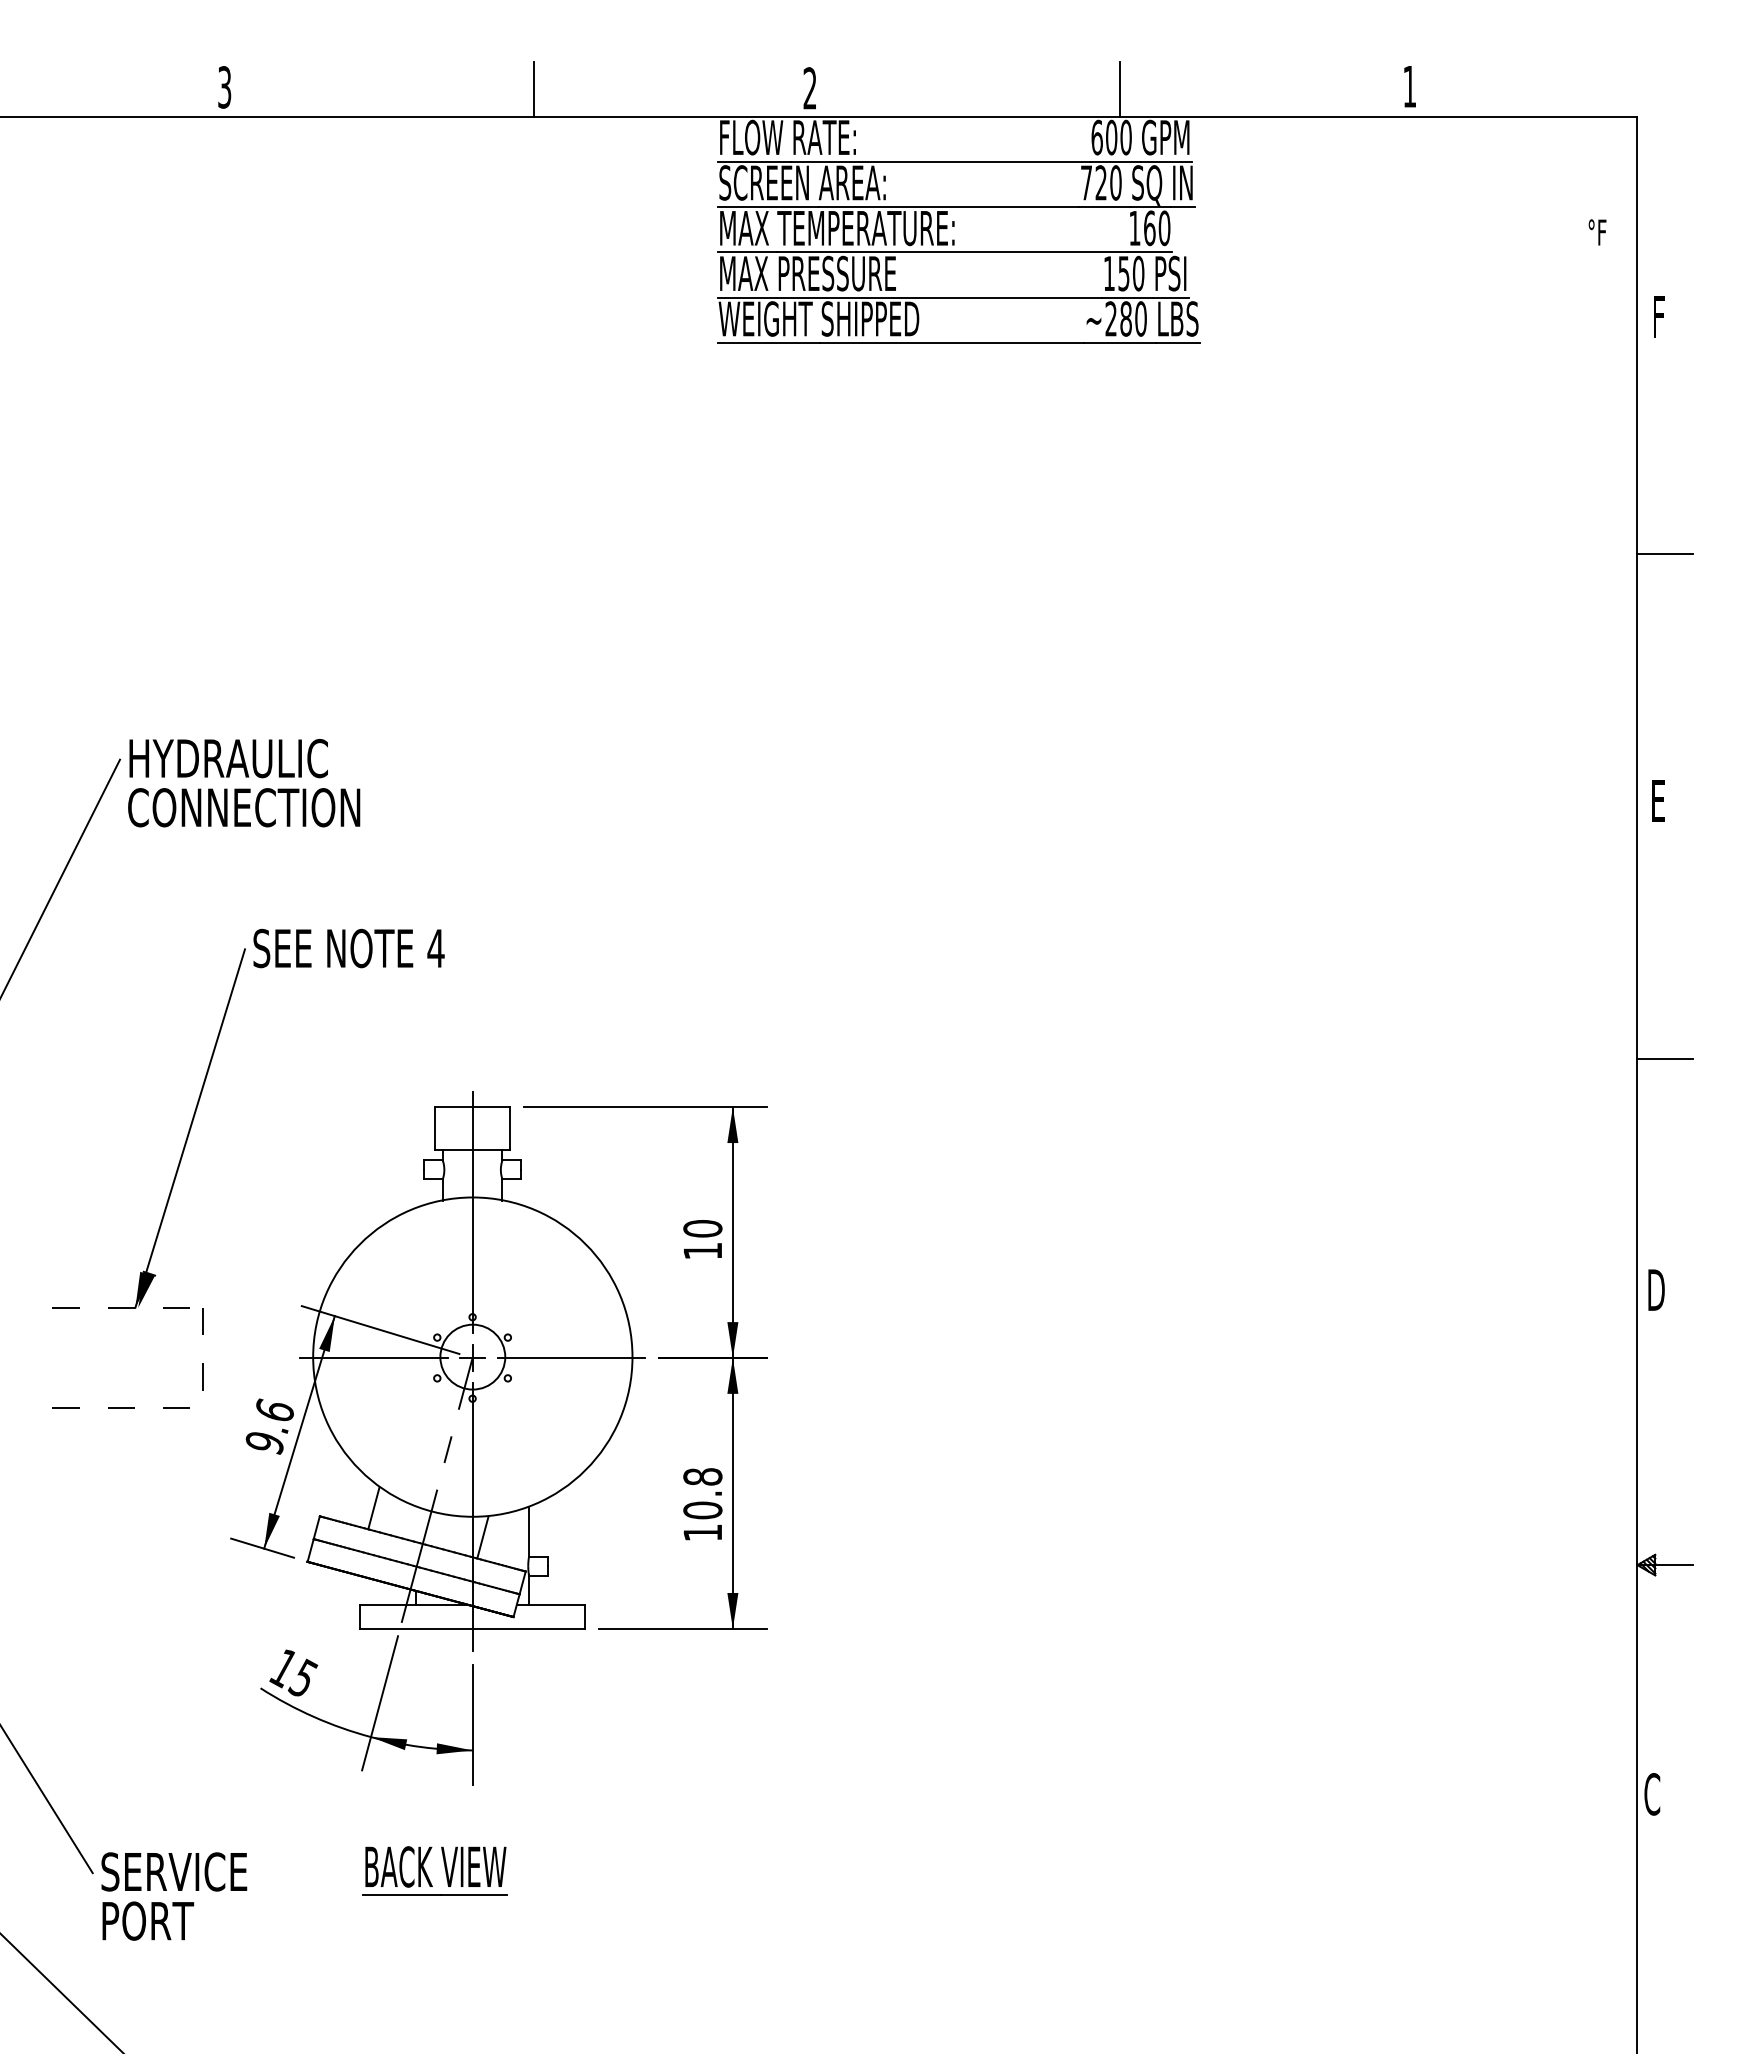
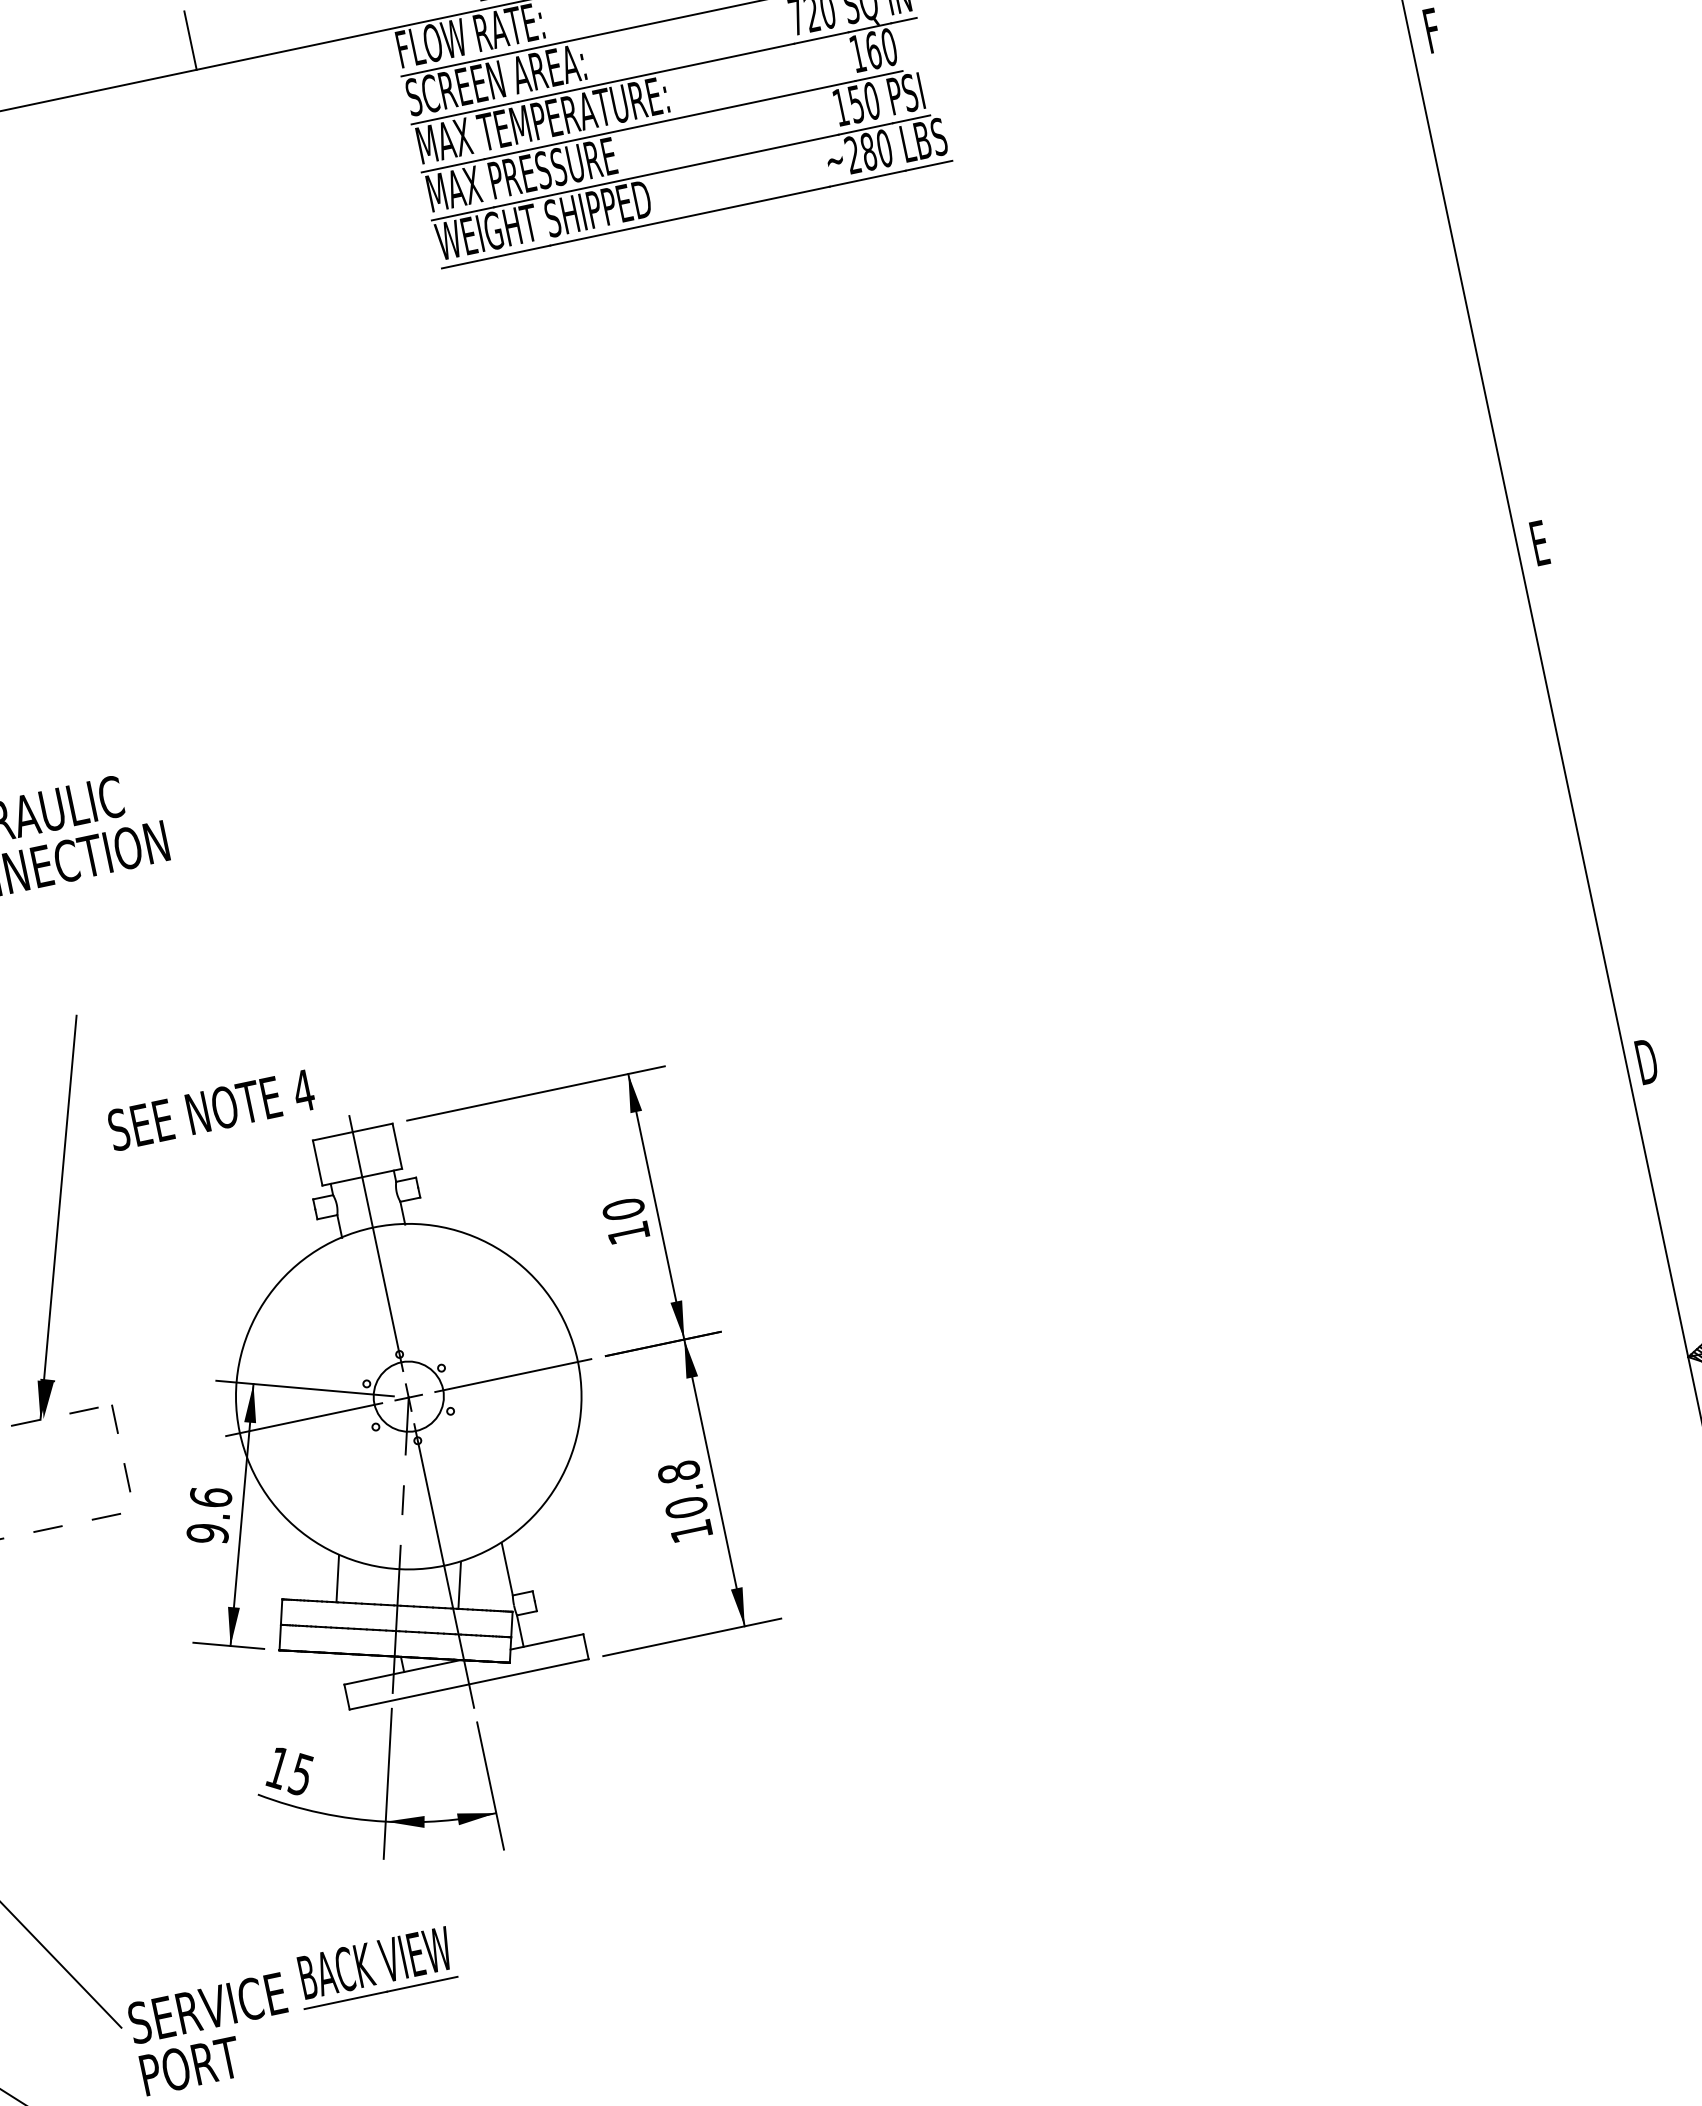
line: (1664, 553) -> (1491, 279), removed
text: (348, 948) -> (210, 1110), moved
line: (1664, 1059) -> (1604, 815), removed
part: (427, 1874) -> (368, 1972), moved

